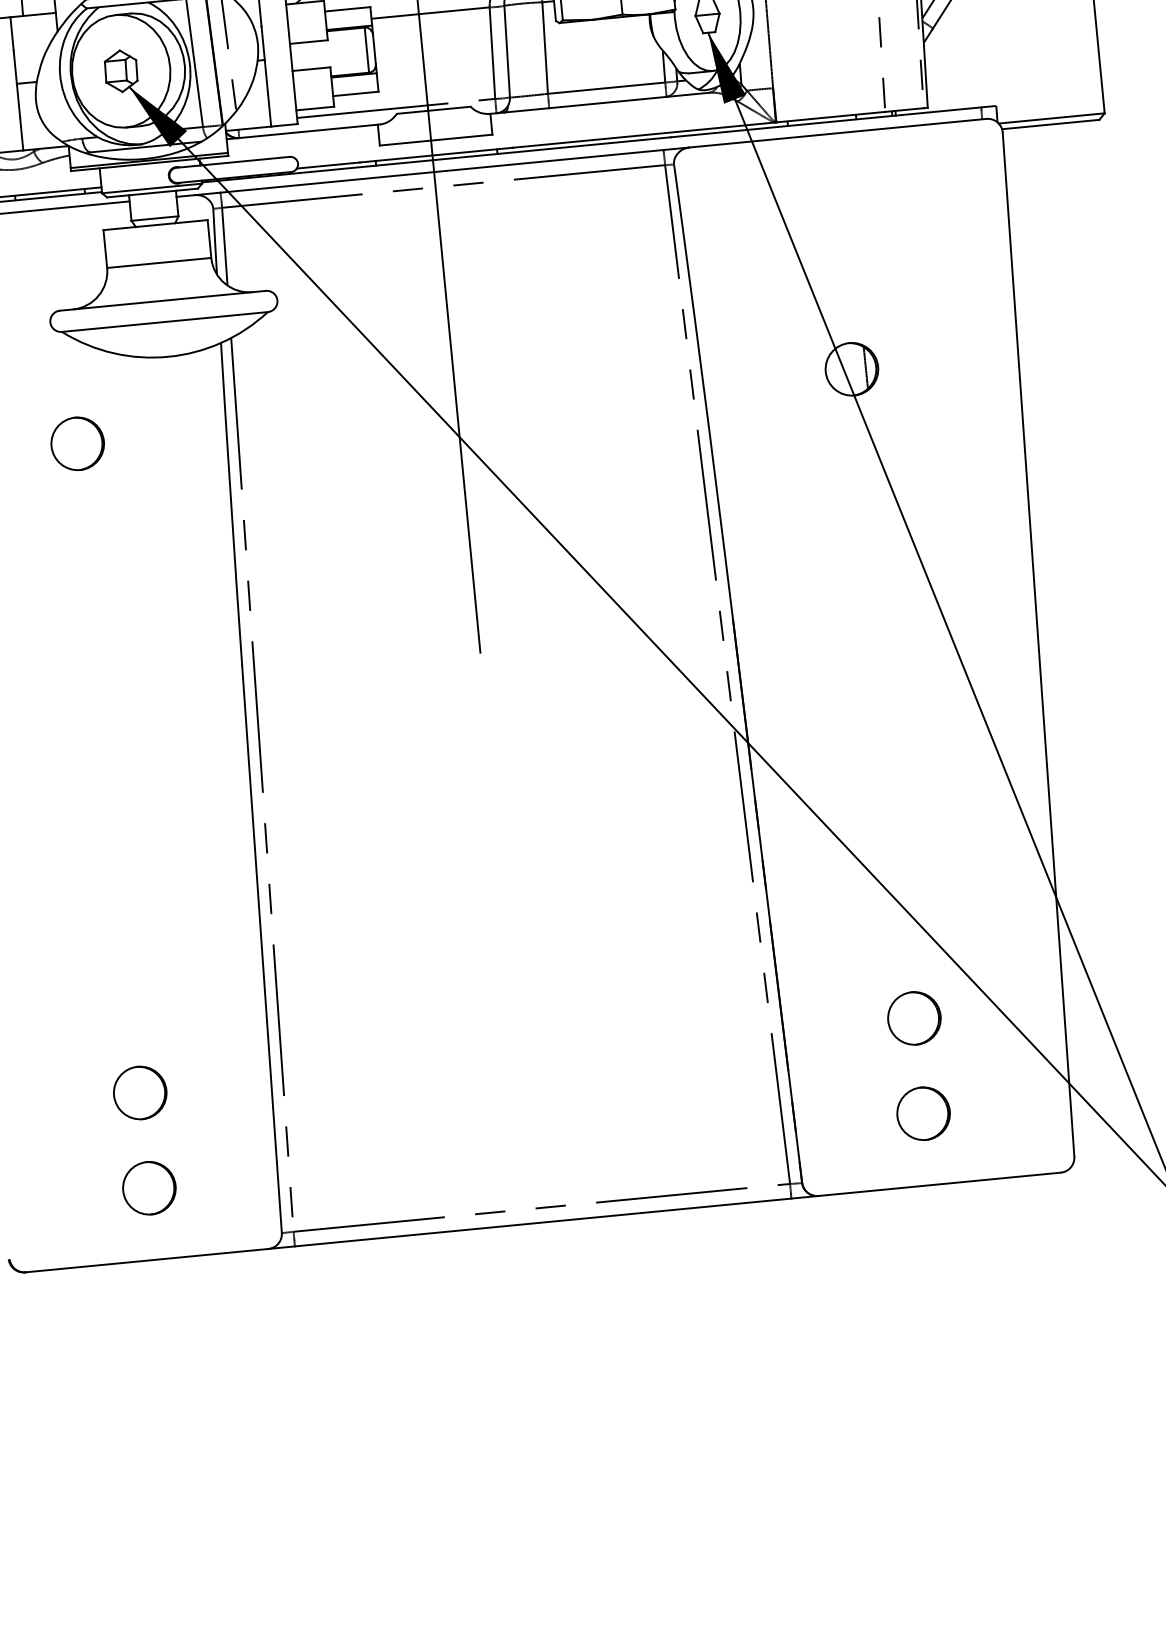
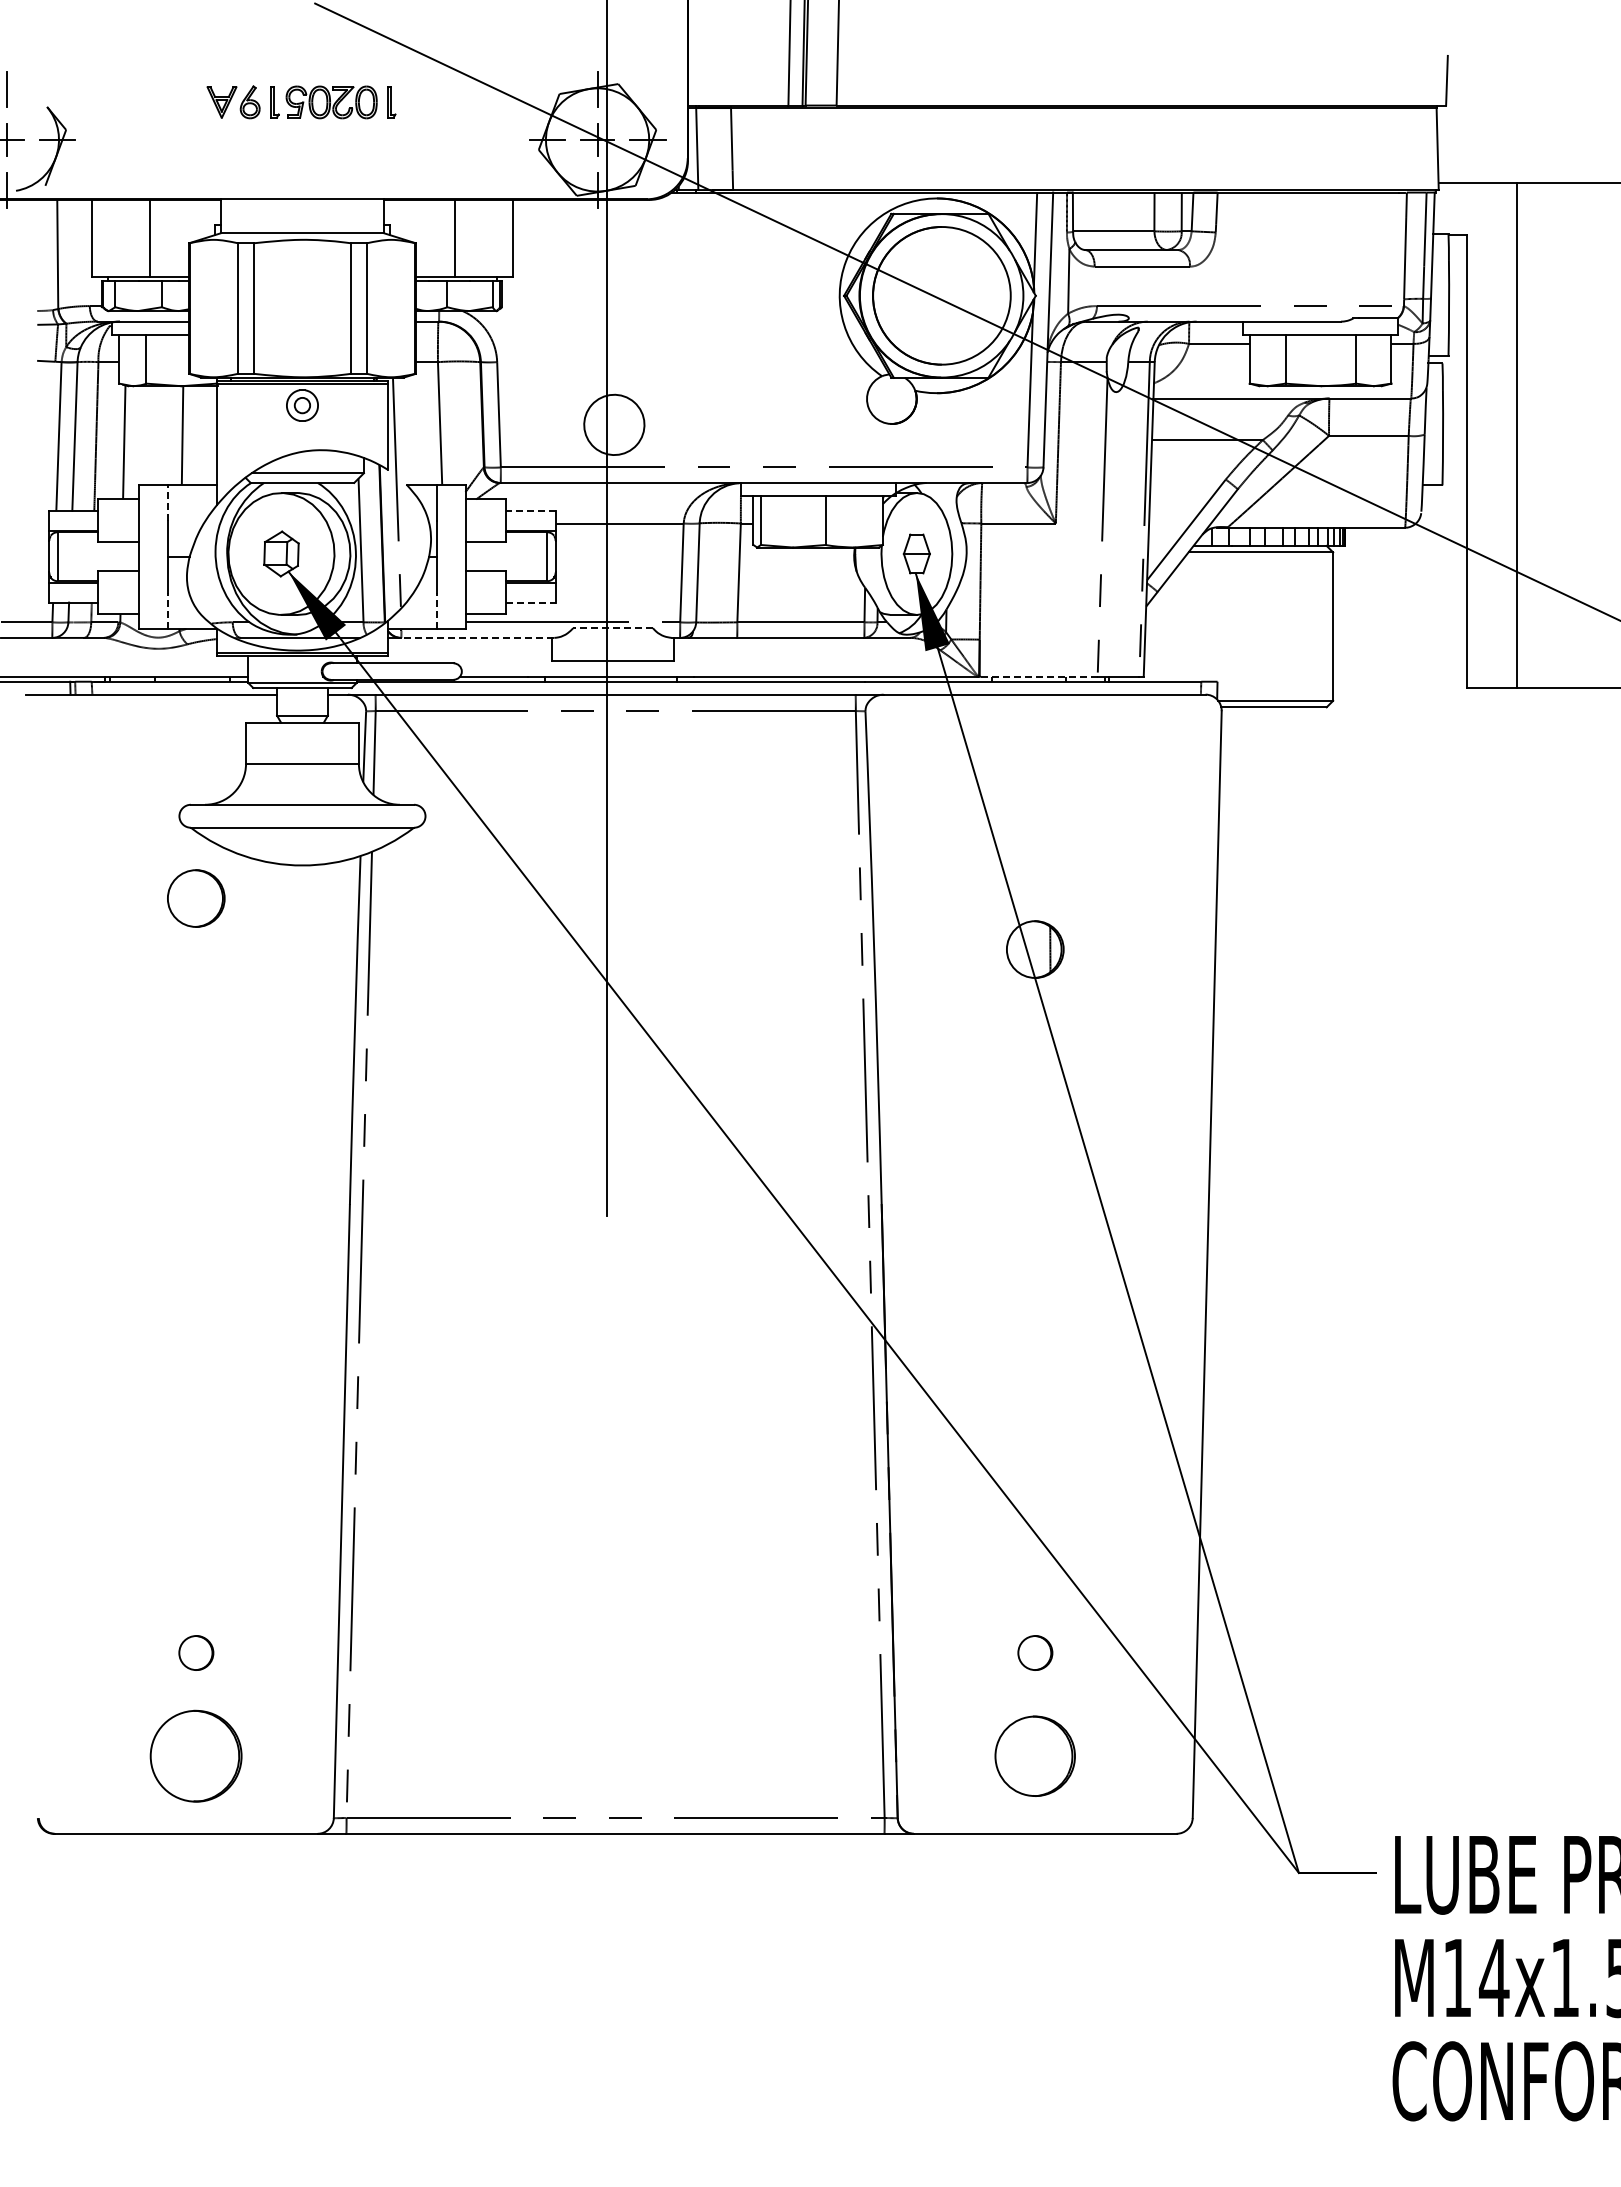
line: (348, 8) -> (531, 510), solid -> dashed
line: (12, 33) -> (168, 502), solid -> dashed
line: (356, 93) -> (531, 602), solid -> dashed
line: (269, 109) -> (436, 610), solid -> dashed
line: (434, 110) -> (613, 628), solid -> dashed
line: (830, 117) -> (1038, 676), solid -> dashed
line: (309, 130) -> (477, 637), solid -> dashed
line: (21, 133) -> (168, 610), solid -> dashed
part: (77, 443) -> (196, 898), moved
part: (914, 1017) -> (1035, 1652), size x0.6
part: (140, 1092) -> (196, 1652), size x0.6
part: (923, 1113) -> (1035, 1756), size x1.4
circle: (149, 1188) -> (196, 1756), size x1.6

